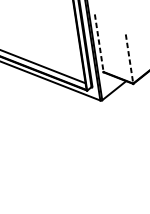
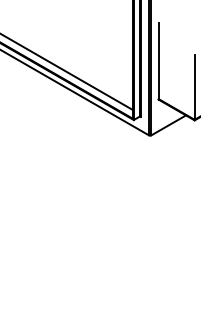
line: (99, 43) -> (158, 61), dashed -> solid
line: (129, 59) -> (194, 87), dashed -> solid

